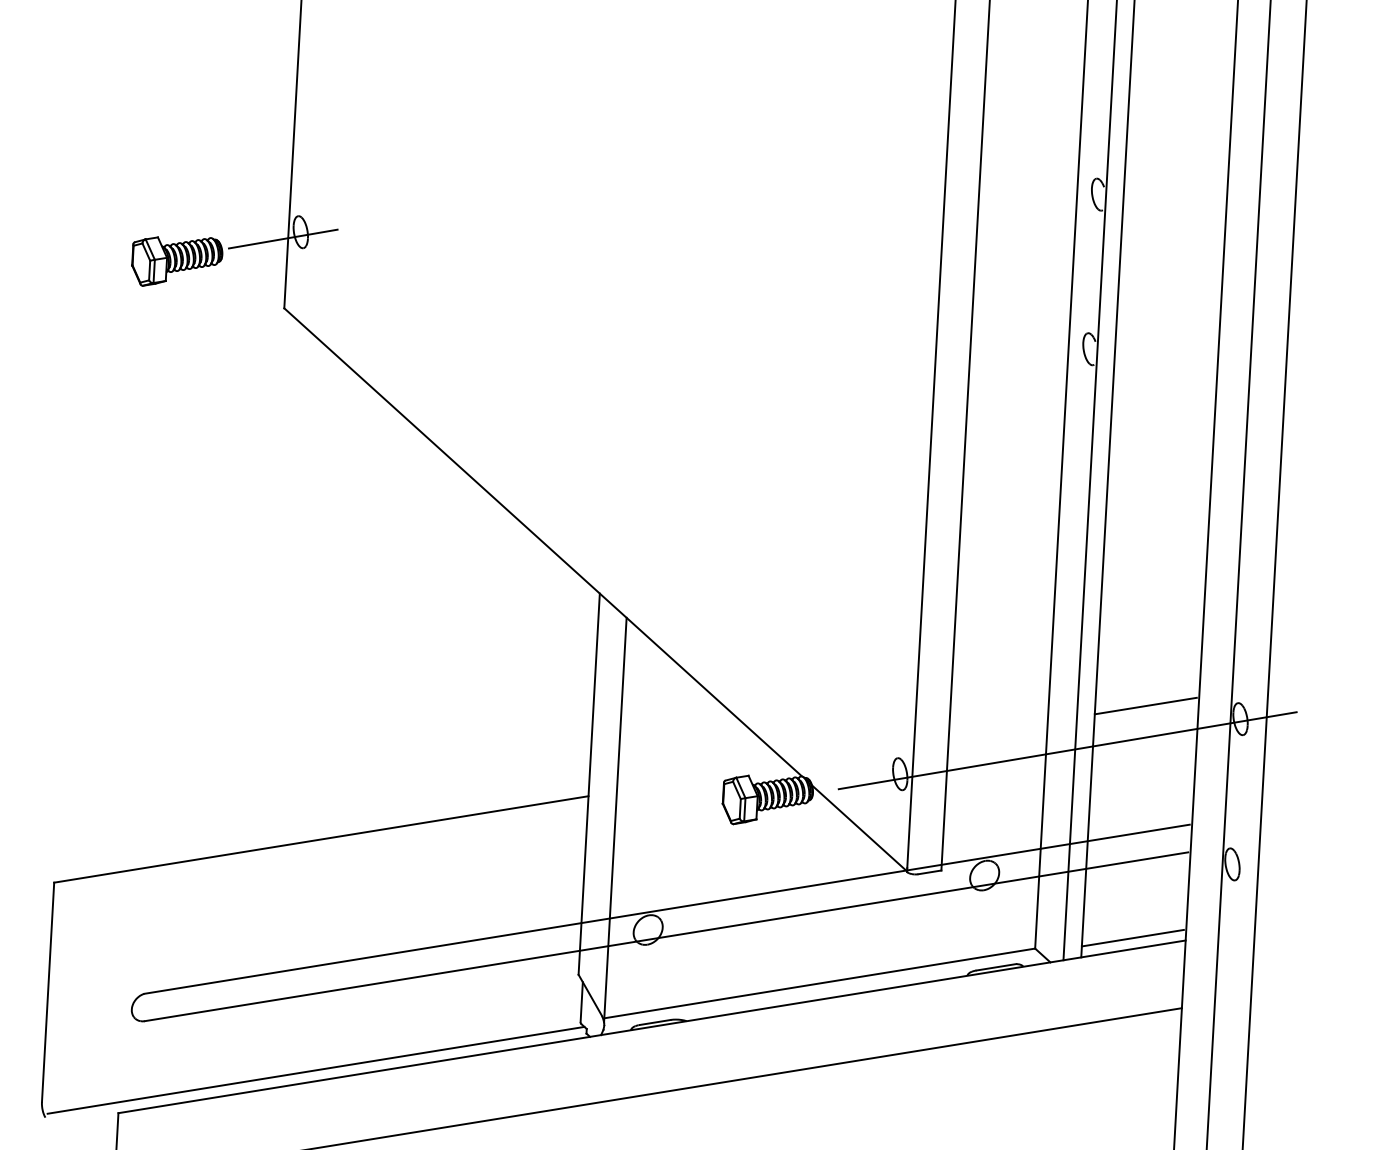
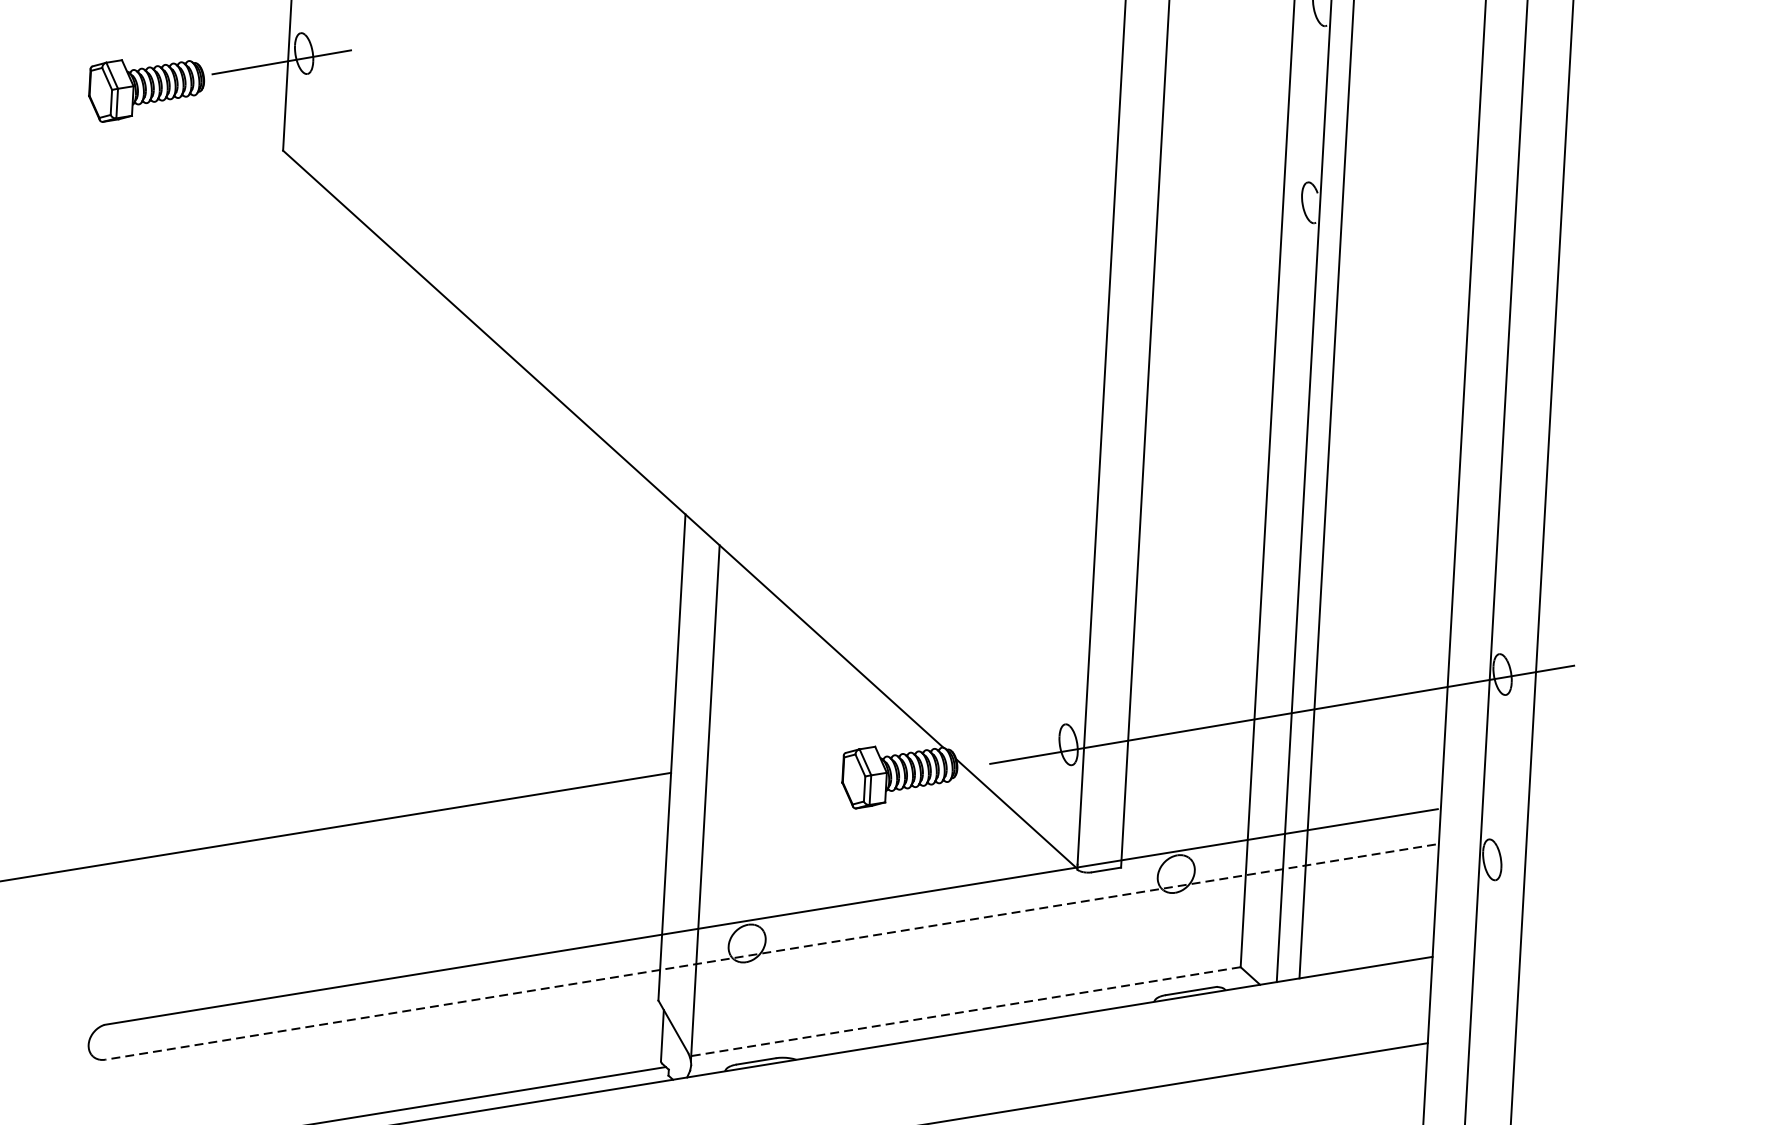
line: (1145, 705) -> (1381, 657), removed
line: (666, 936) -> (770, 951), solid -> dashed
line: (1132, 937) -> (1364, 953), removed
line: (819, 983) -> (965, 1011), solid -> dashed

